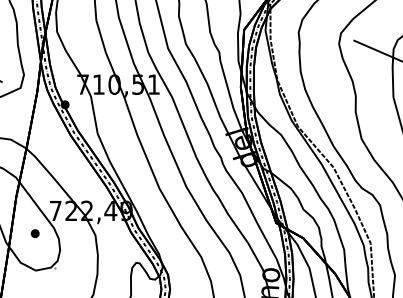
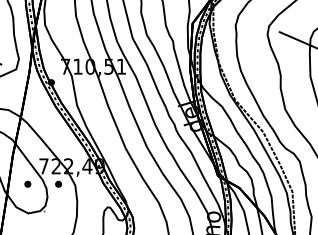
part: (73, 233) -> (58, 184), added

